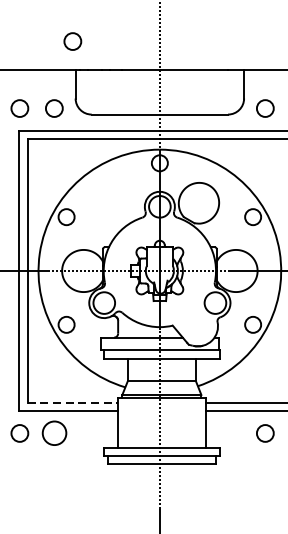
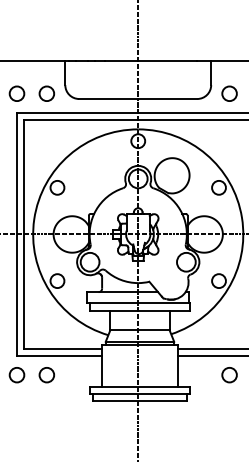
circle: (72, 41) -> (62, 35), removed
line: (73, 403) -> (63, 349), dashed -> solid
circle: (53, 433) -> (46, 375), size x0.71

